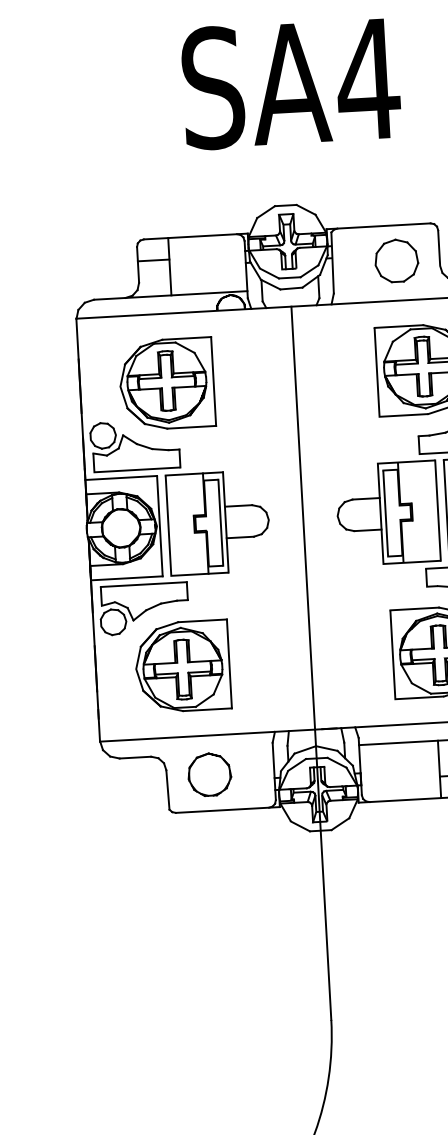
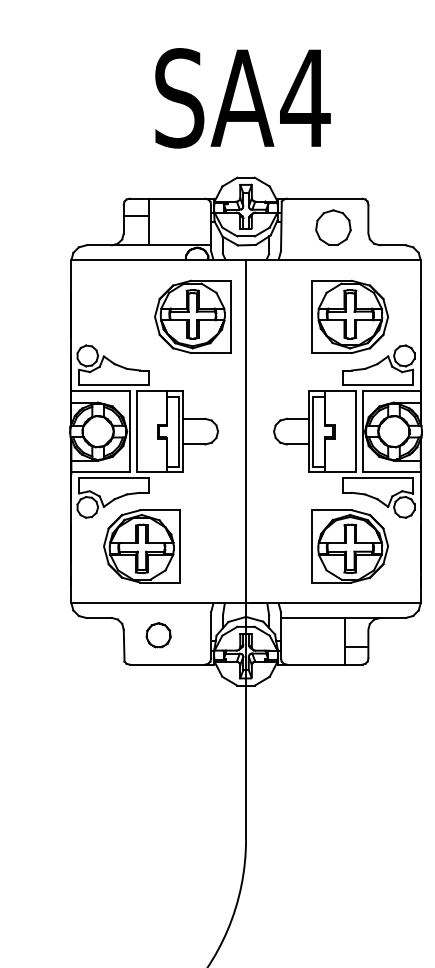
text: (290, 84) -> (242, 98), moved
part: (166, 383) -> (192, 316), moved
part: (209, 775) -> (158, 635), size x0.7

